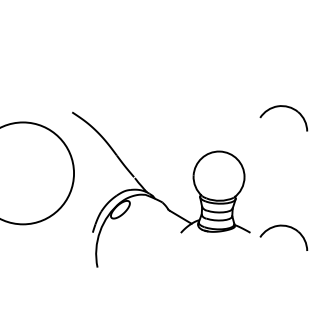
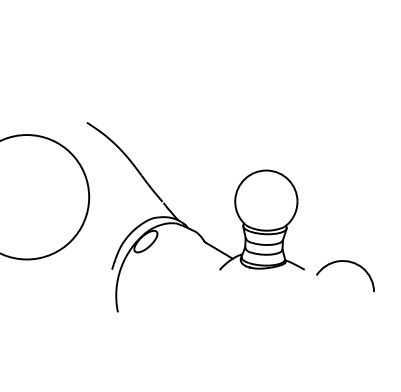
part: (283, 107) -> (345, 116), removed

